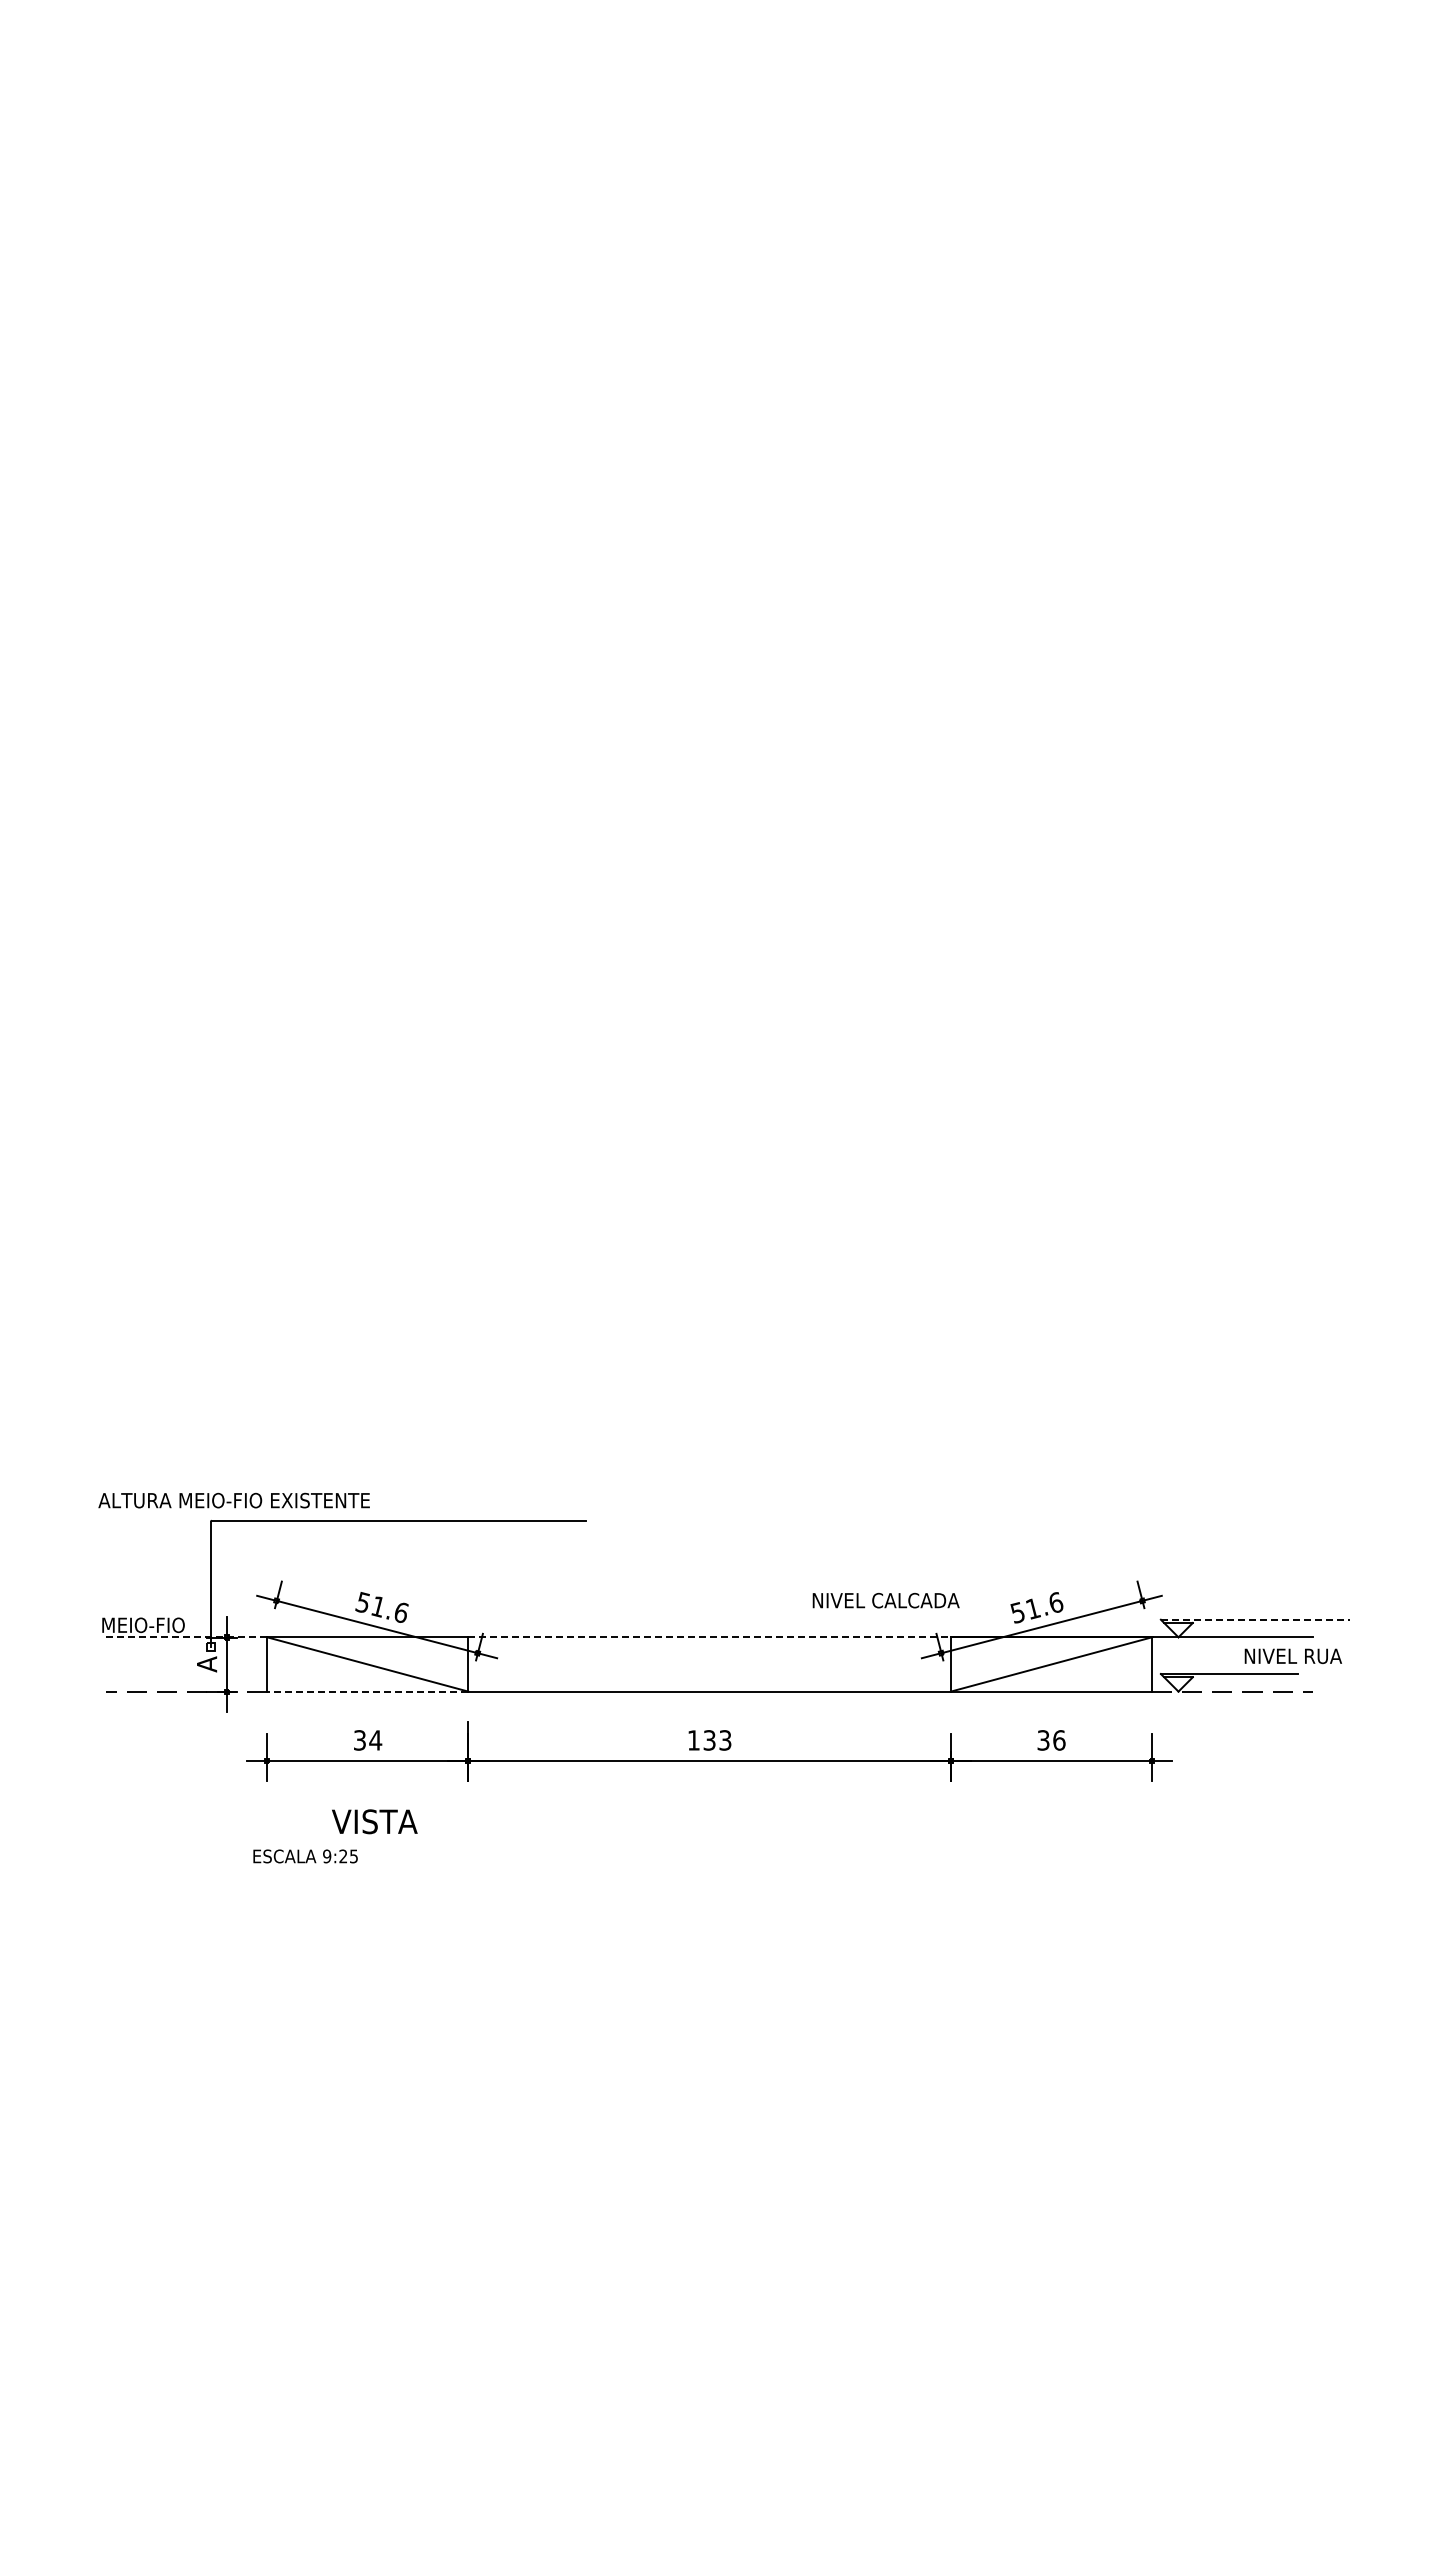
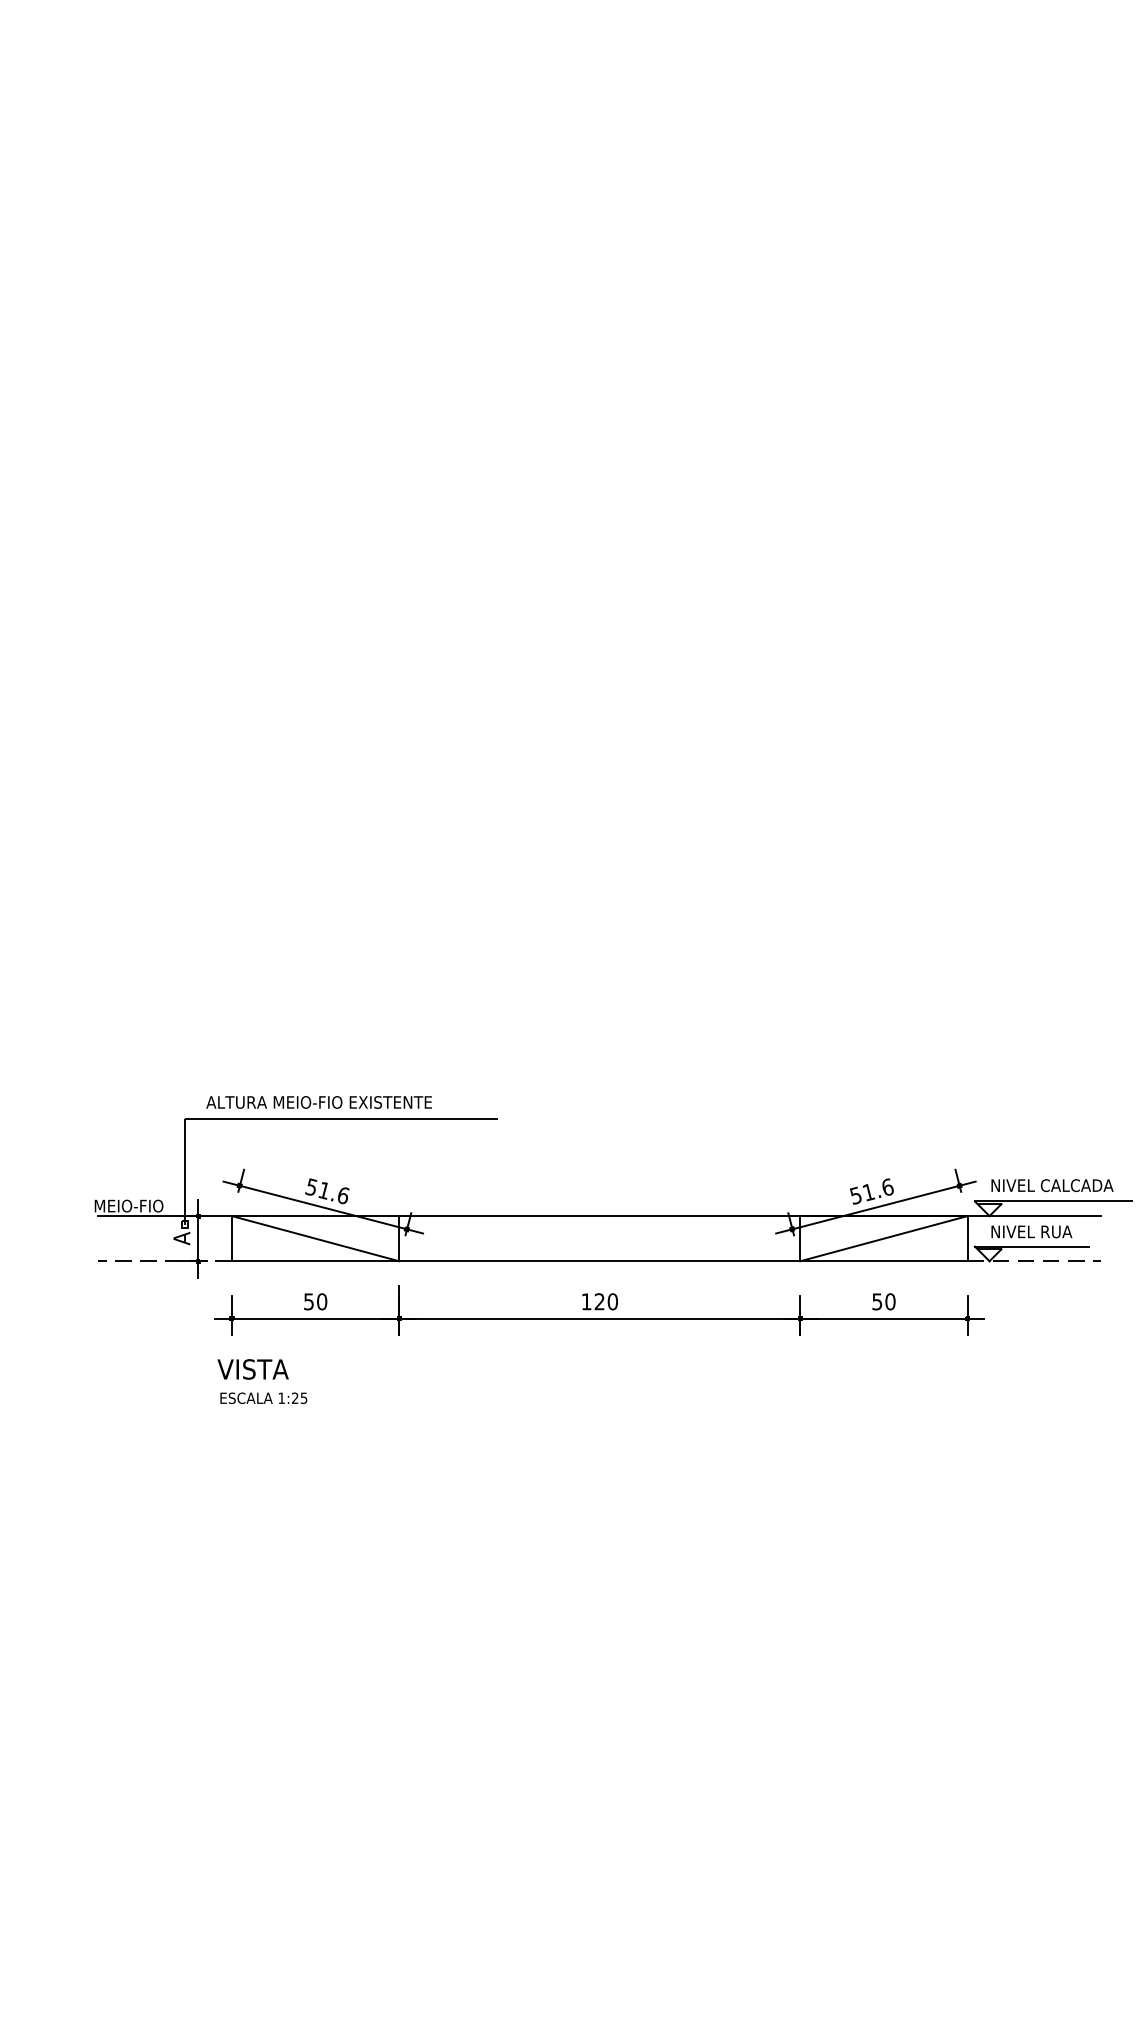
text: (233, 1500) -> (318, 1102), moved
text: (885, 1600) -> (1051, 1185), moved
line: (1255, 1619) -> (1053, 1201), dashed -> solid
line: (186, 1637) -> (164, 1216), dashed -> solid
line: (710, 1637) -> (600, 1216), dashed -> solid
text: (1292, 1655) -> (1031, 1231), moved
line: (367, 1691) -> (315, 1261), dashed -> solid
text: (368, 1740) -> (316, 1301), 34 -> 50
text: (717, 1740) -> (606, 1301), 133 -> 120
text: (1051, 1740) -> (883, 1301), 36 -> 50
text: (374, 1821) -> (252, 1369), moved
text: (327, 1856) -> (282, 1398), 9:25 -> 1:25

